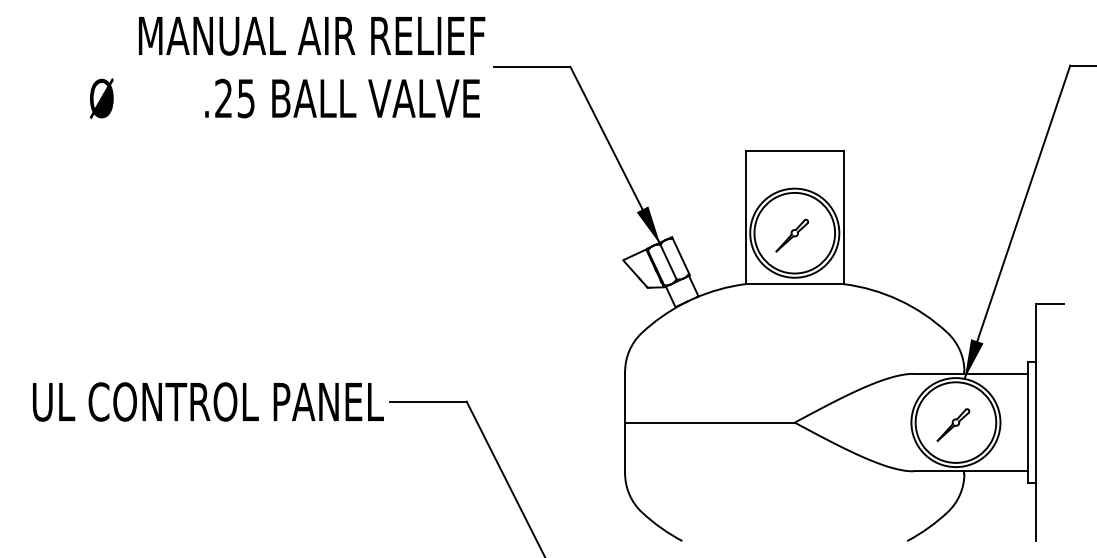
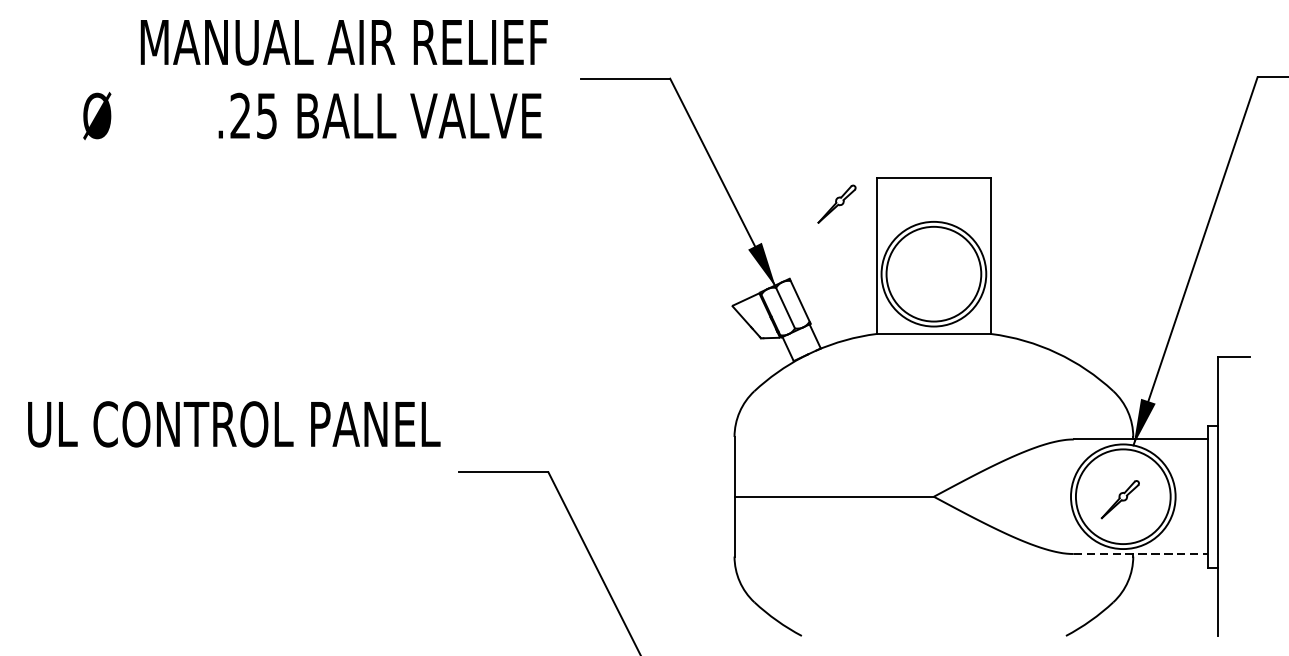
text: (287, 68) -> (315, 80), moved
part: (791, 235) -> (836, 204), moved
text: (208, 401) -> (234, 423), moved
line: (971, 471) -> (1141, 554), solid -> dashed

